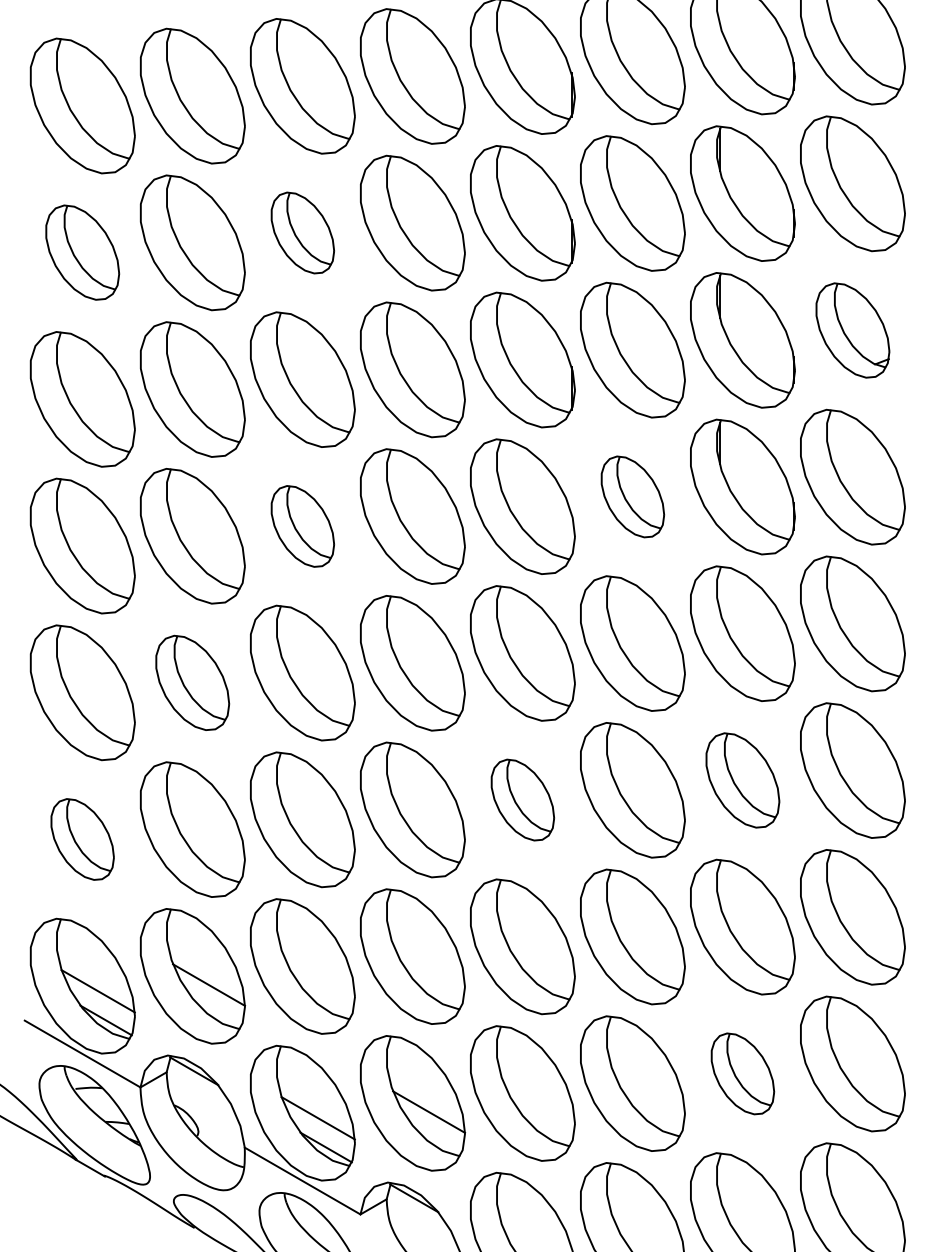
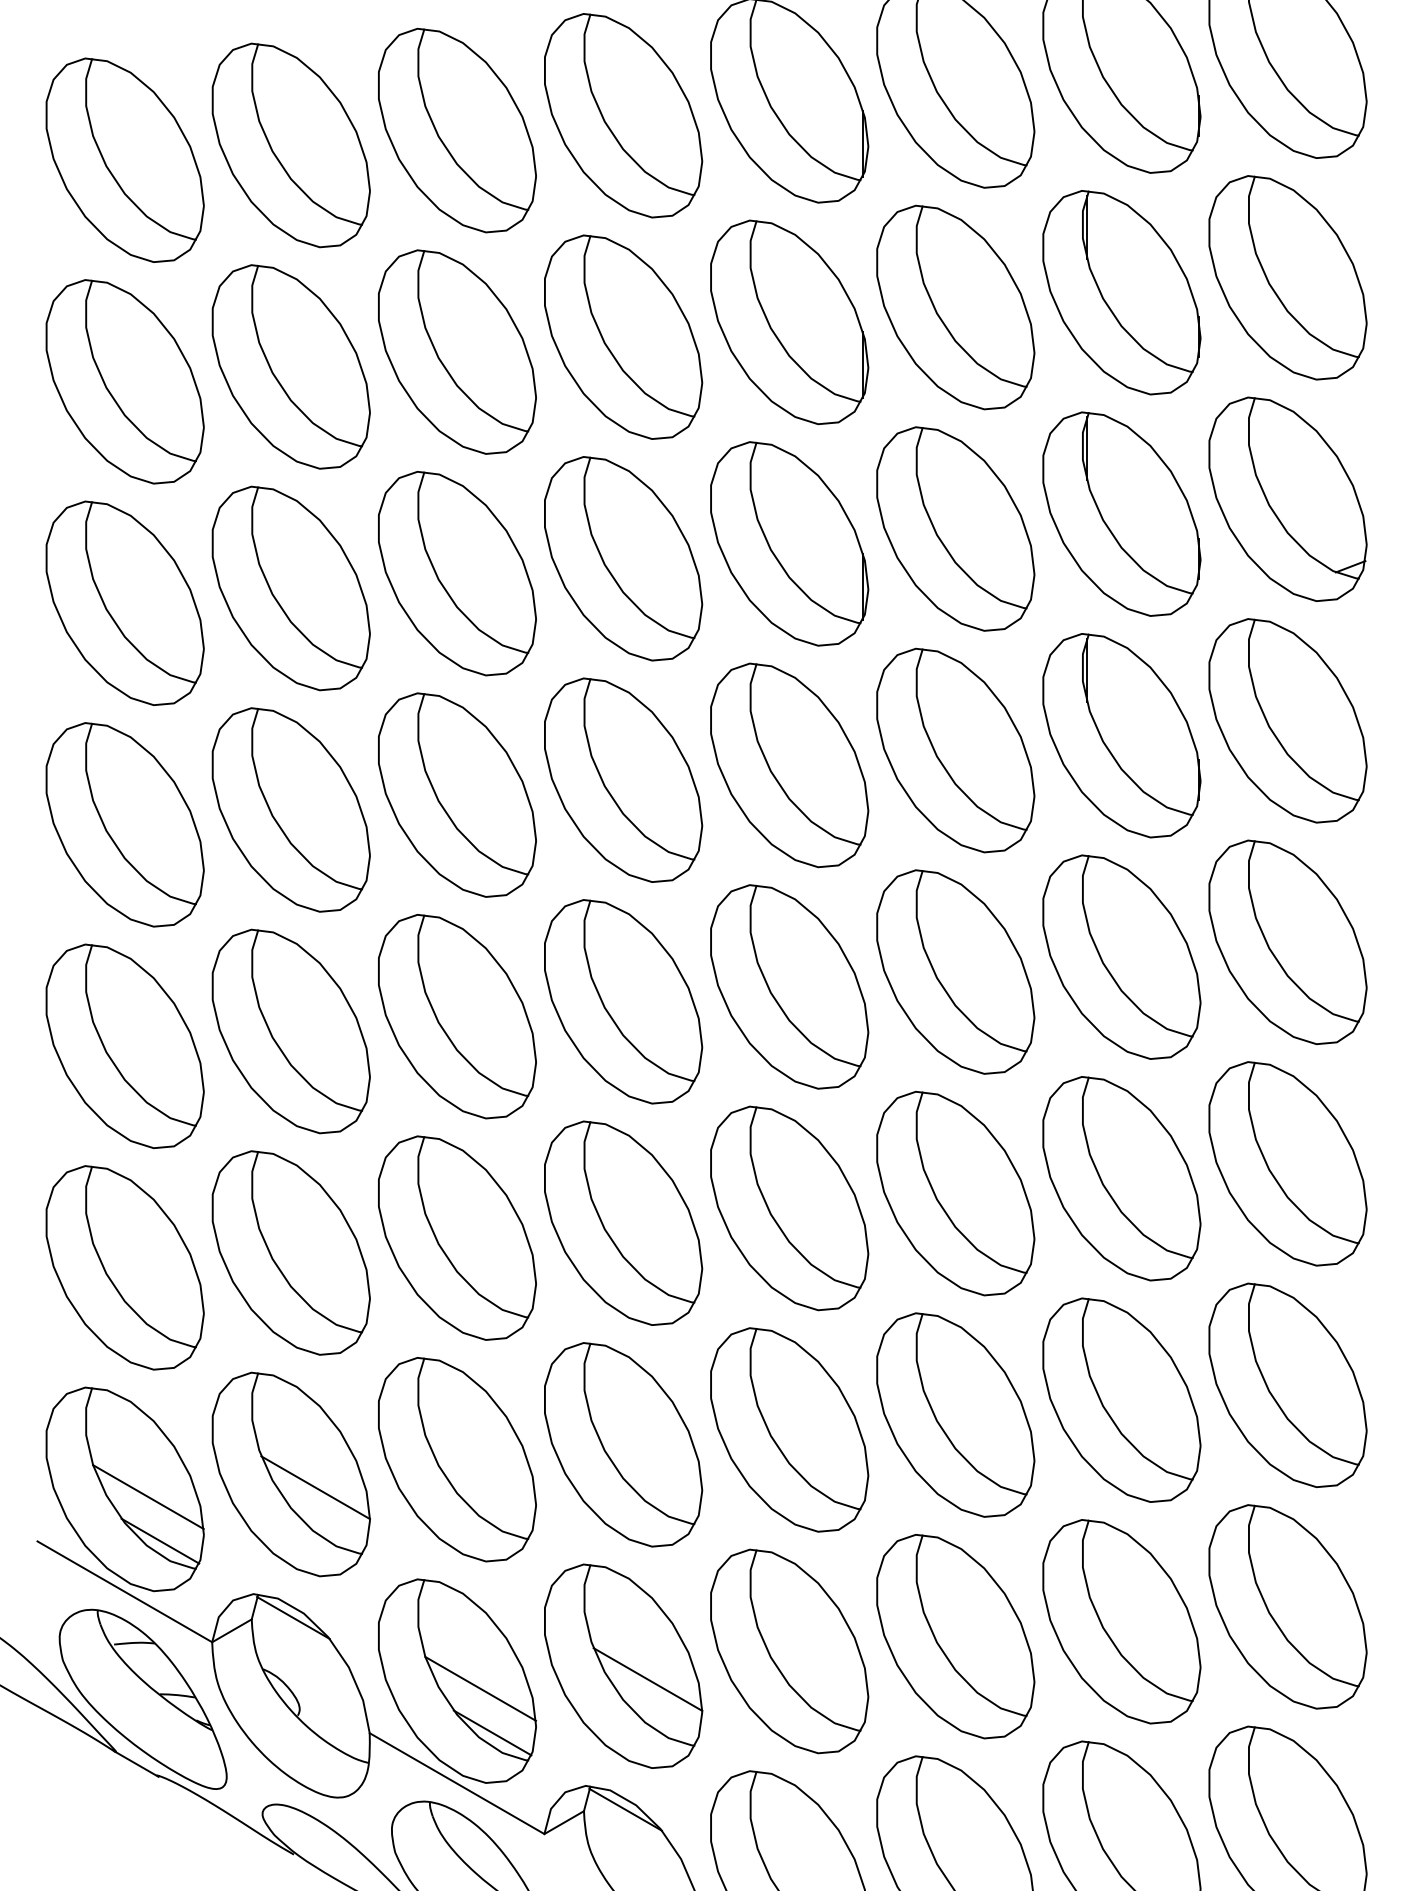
part: (302, 232) -> (456, 351), size x1.67
part: (82, 252) -> (124, 381), size x1.43
part: (852, 330) -> (1287, 499), size x1.43
part: (632, 496) -> (955, 749), size x1.67
part: (302, 526) -> (456, 795), size x1.67
part: (192, 682) -> (290, 1030), size x1.43
part: (742, 780) -> (1121, 1178), size x1.43
part: (522, 799) -> (789, 1207), size x1.67
part: (82, 839) -> (124, 1267), size x1.67
part: (742, 1073) -> (1121, 1621), size x1.67

